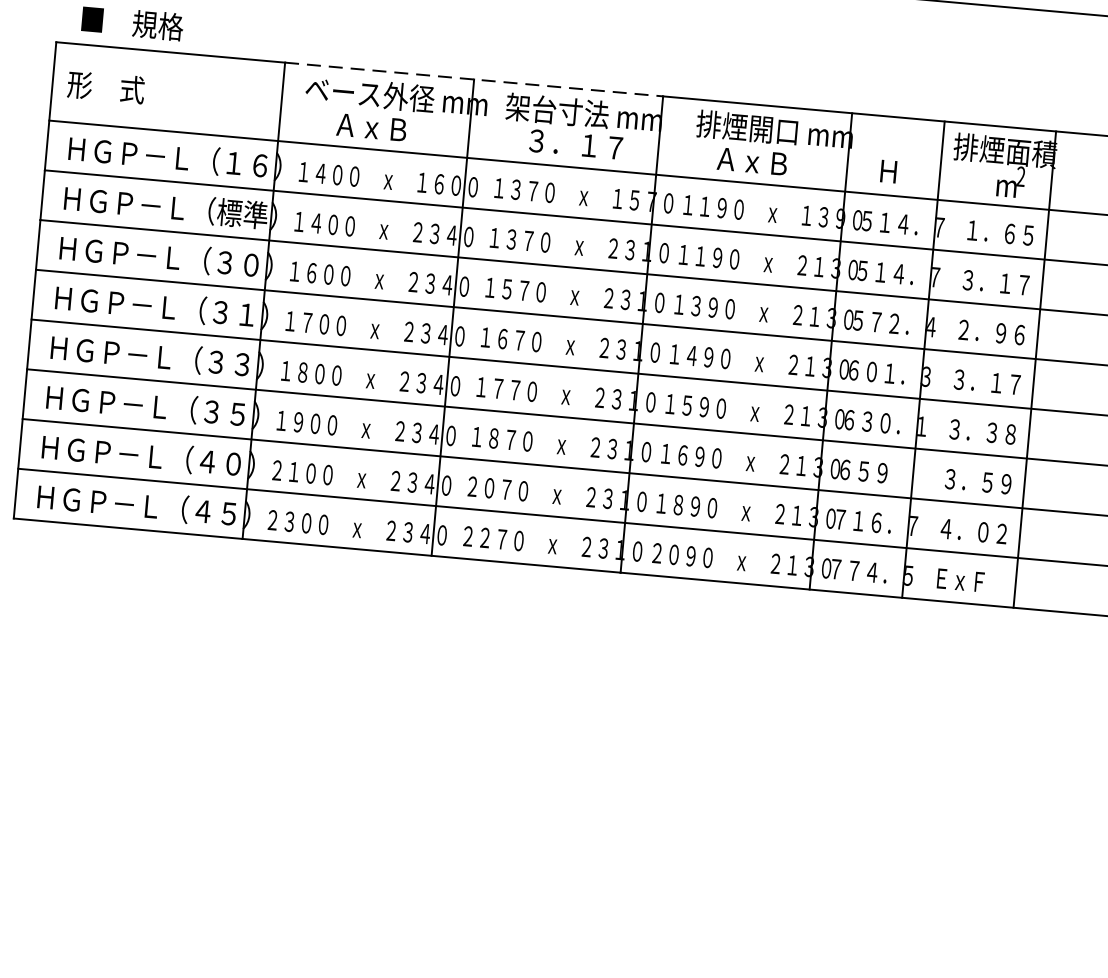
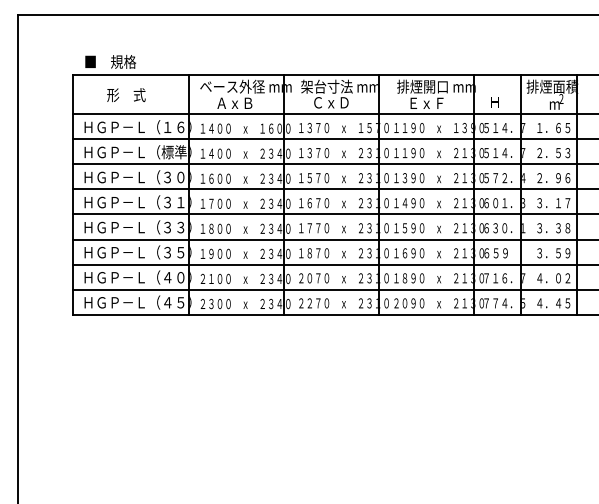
line: (475, 78) -> (284, 74), dashed -> solid
text: (106, 88) -> (126, 95), moved
text: (575, 143) -> (337, 102), ３．１７ -> ＣｘＤ
text: (752, 159) -> (426, 102), ＡｘＢ -> ＥｘＦ
text: (995, 283) -> (553, 153), ３．１７ -> ２．５３
text: (968, 581) -> (553, 303), ＥｘＦ -> ４．４５

